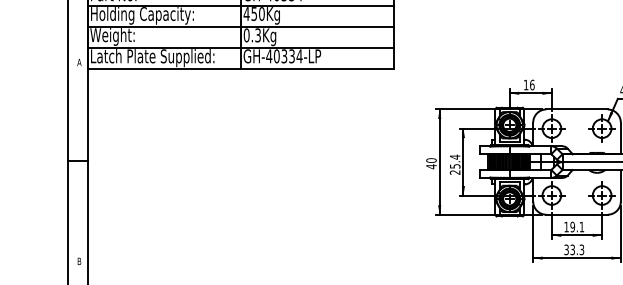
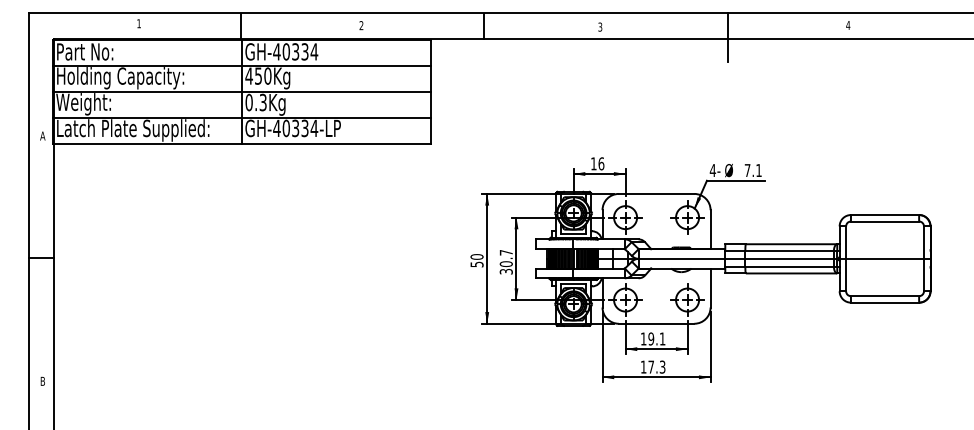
text: (454, 164) -> (505, 261), 25.4 -> 30.7
text: (431, 166) -> (476, 264), 40 -> 50
text: (569, 249) -> (647, 366), 33.3 -> 17.3

